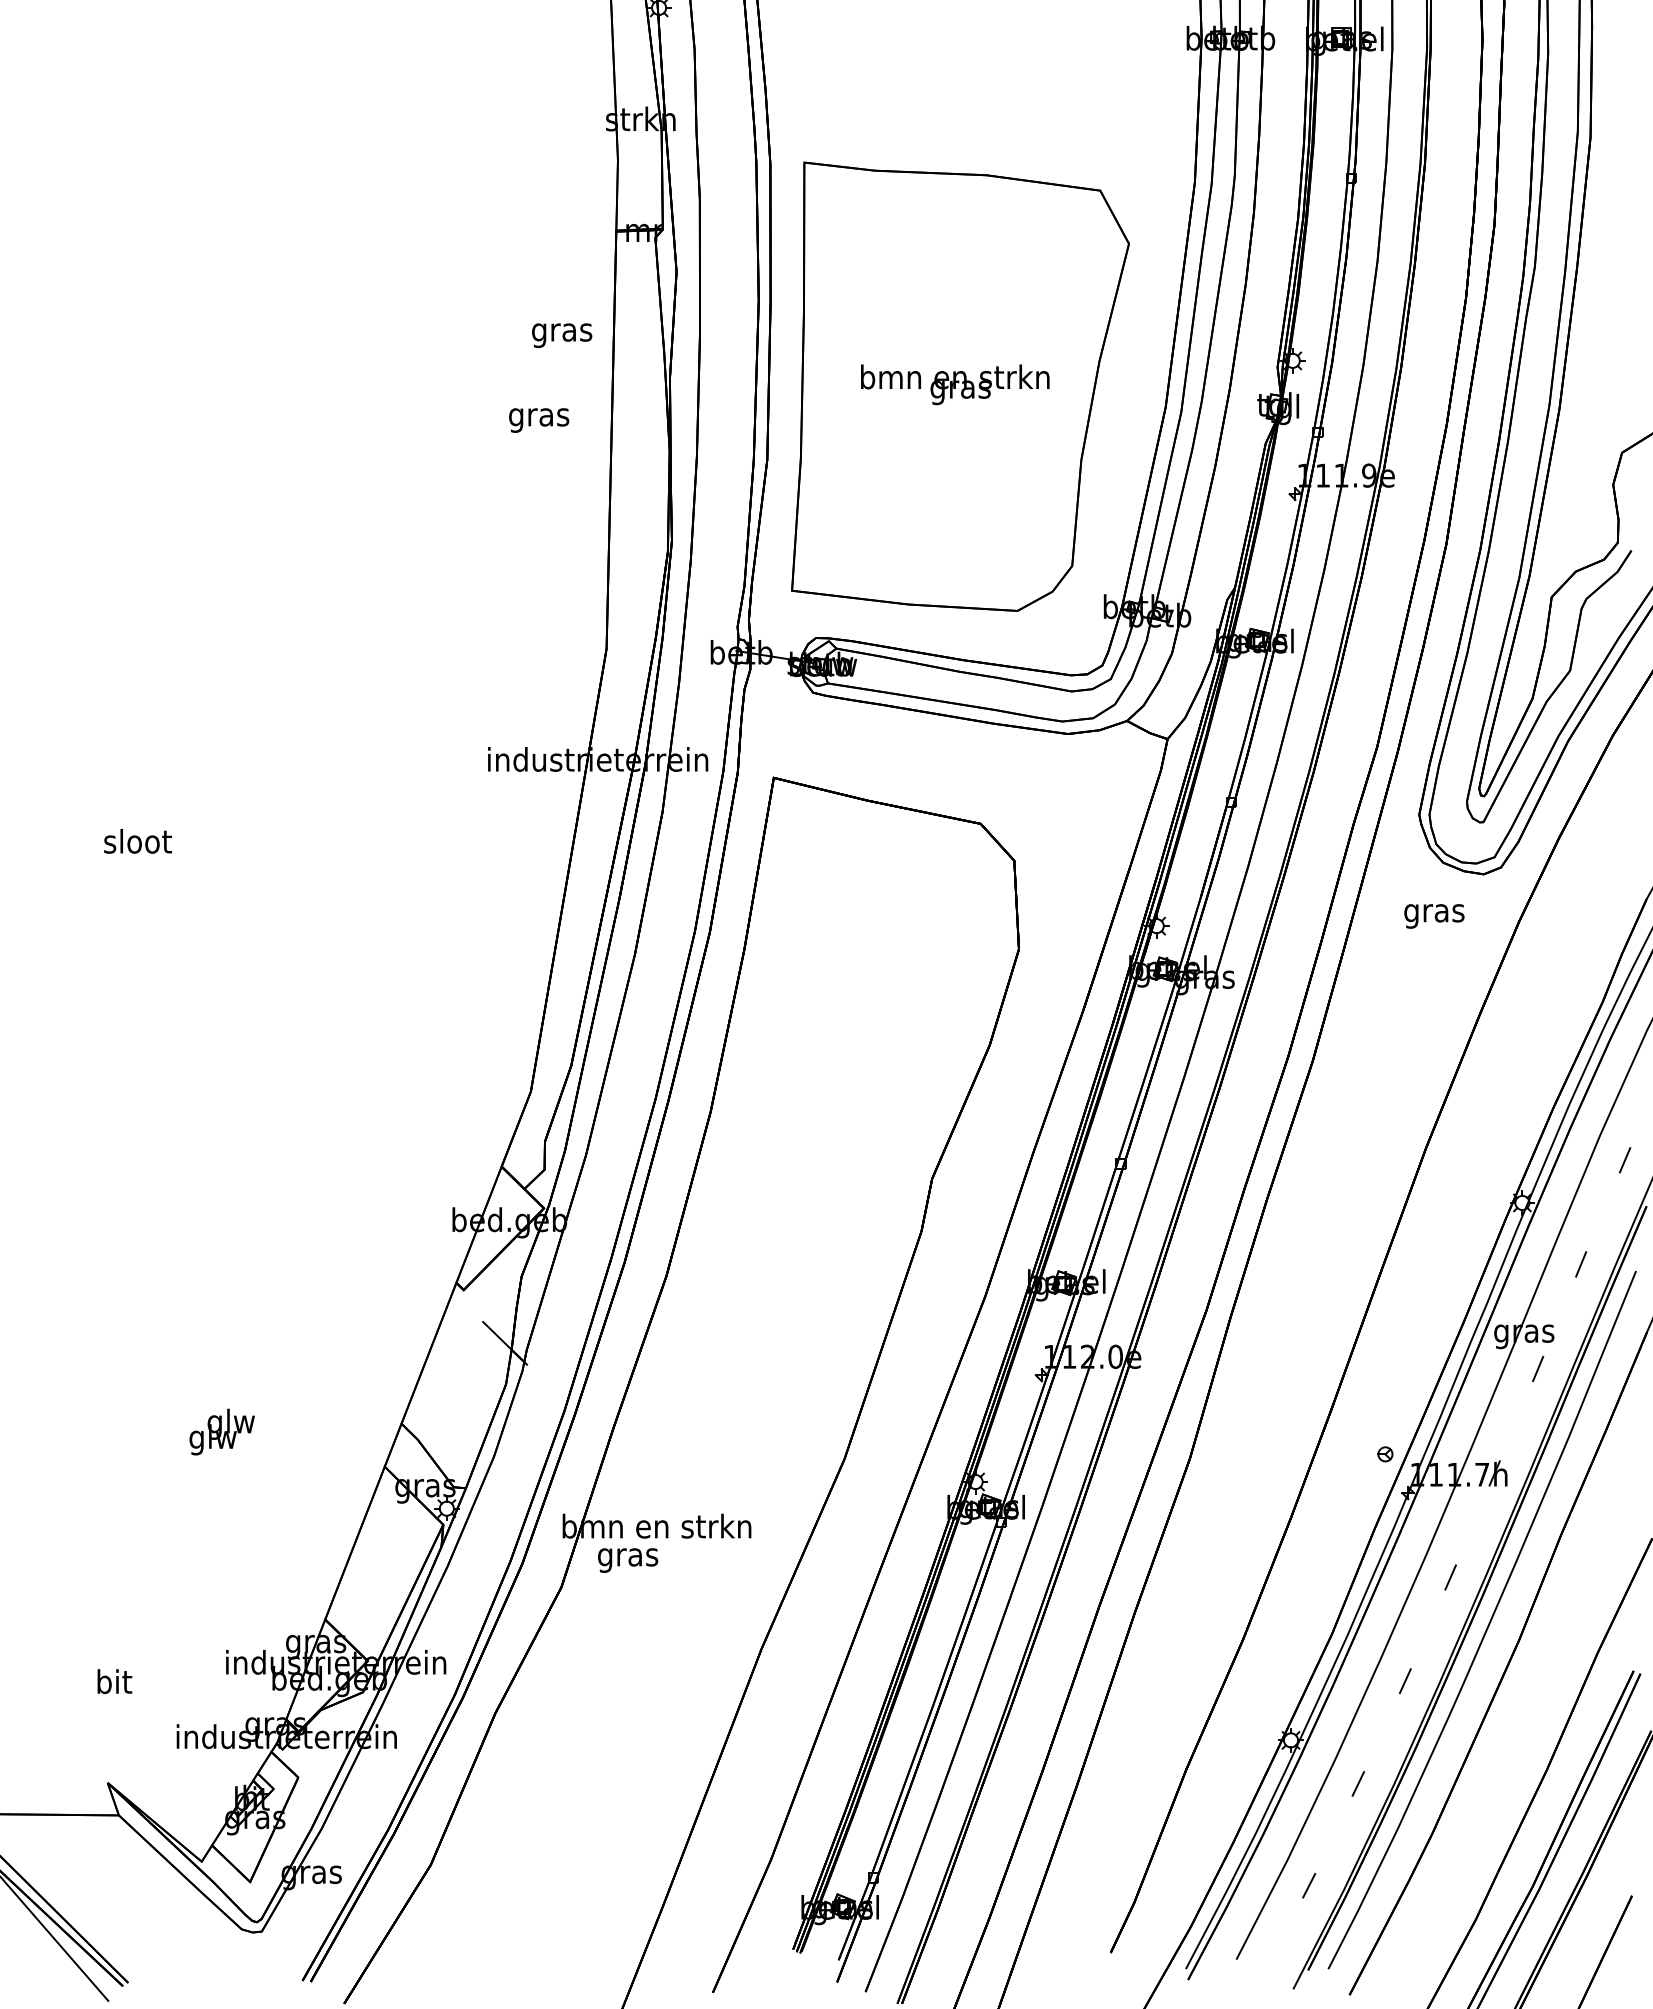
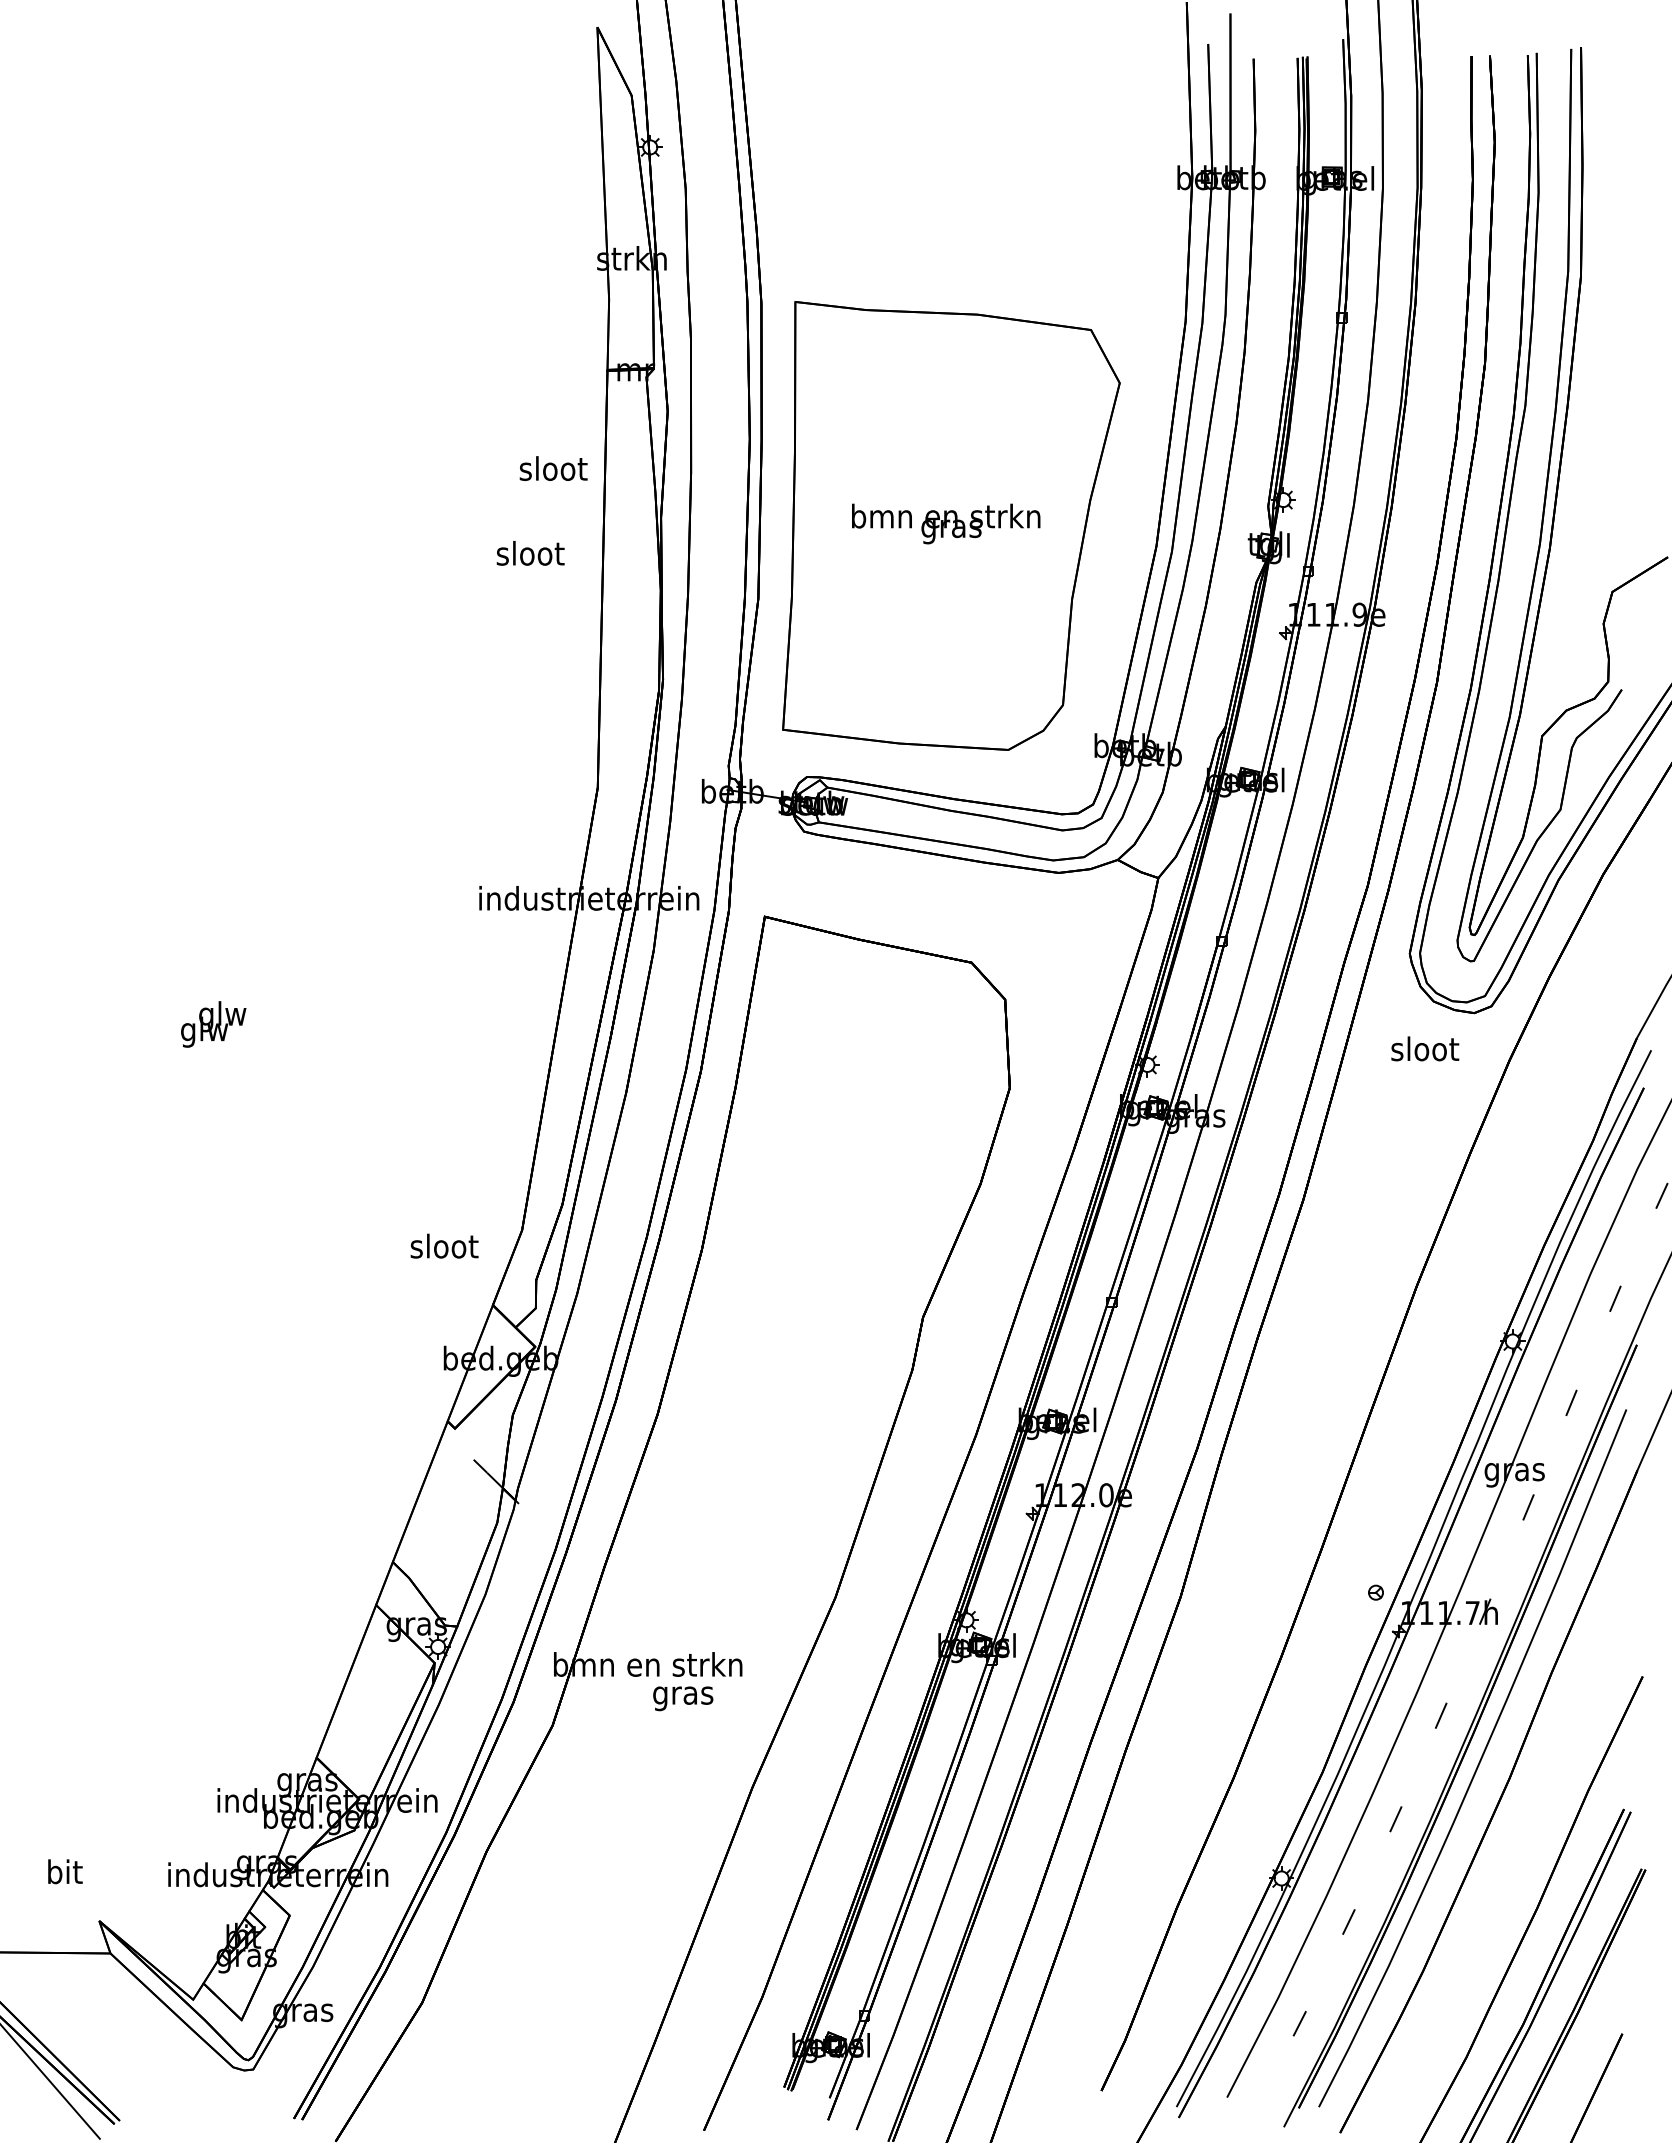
text: (562, 332) -> (553, 471), gras -> sloot
text: (539, 417) -> (530, 556), gras -> sloot
text: (137, 840) -> (444, 1245), moved
text: (1434, 912) -> (1425, 1051), gras -> sloot
text: (222, 1432) -> (213, 1024), moved
text: (628, 1560) -> (683, 1698), moved
text: (114, 1681) -> (65, 1871), moved

